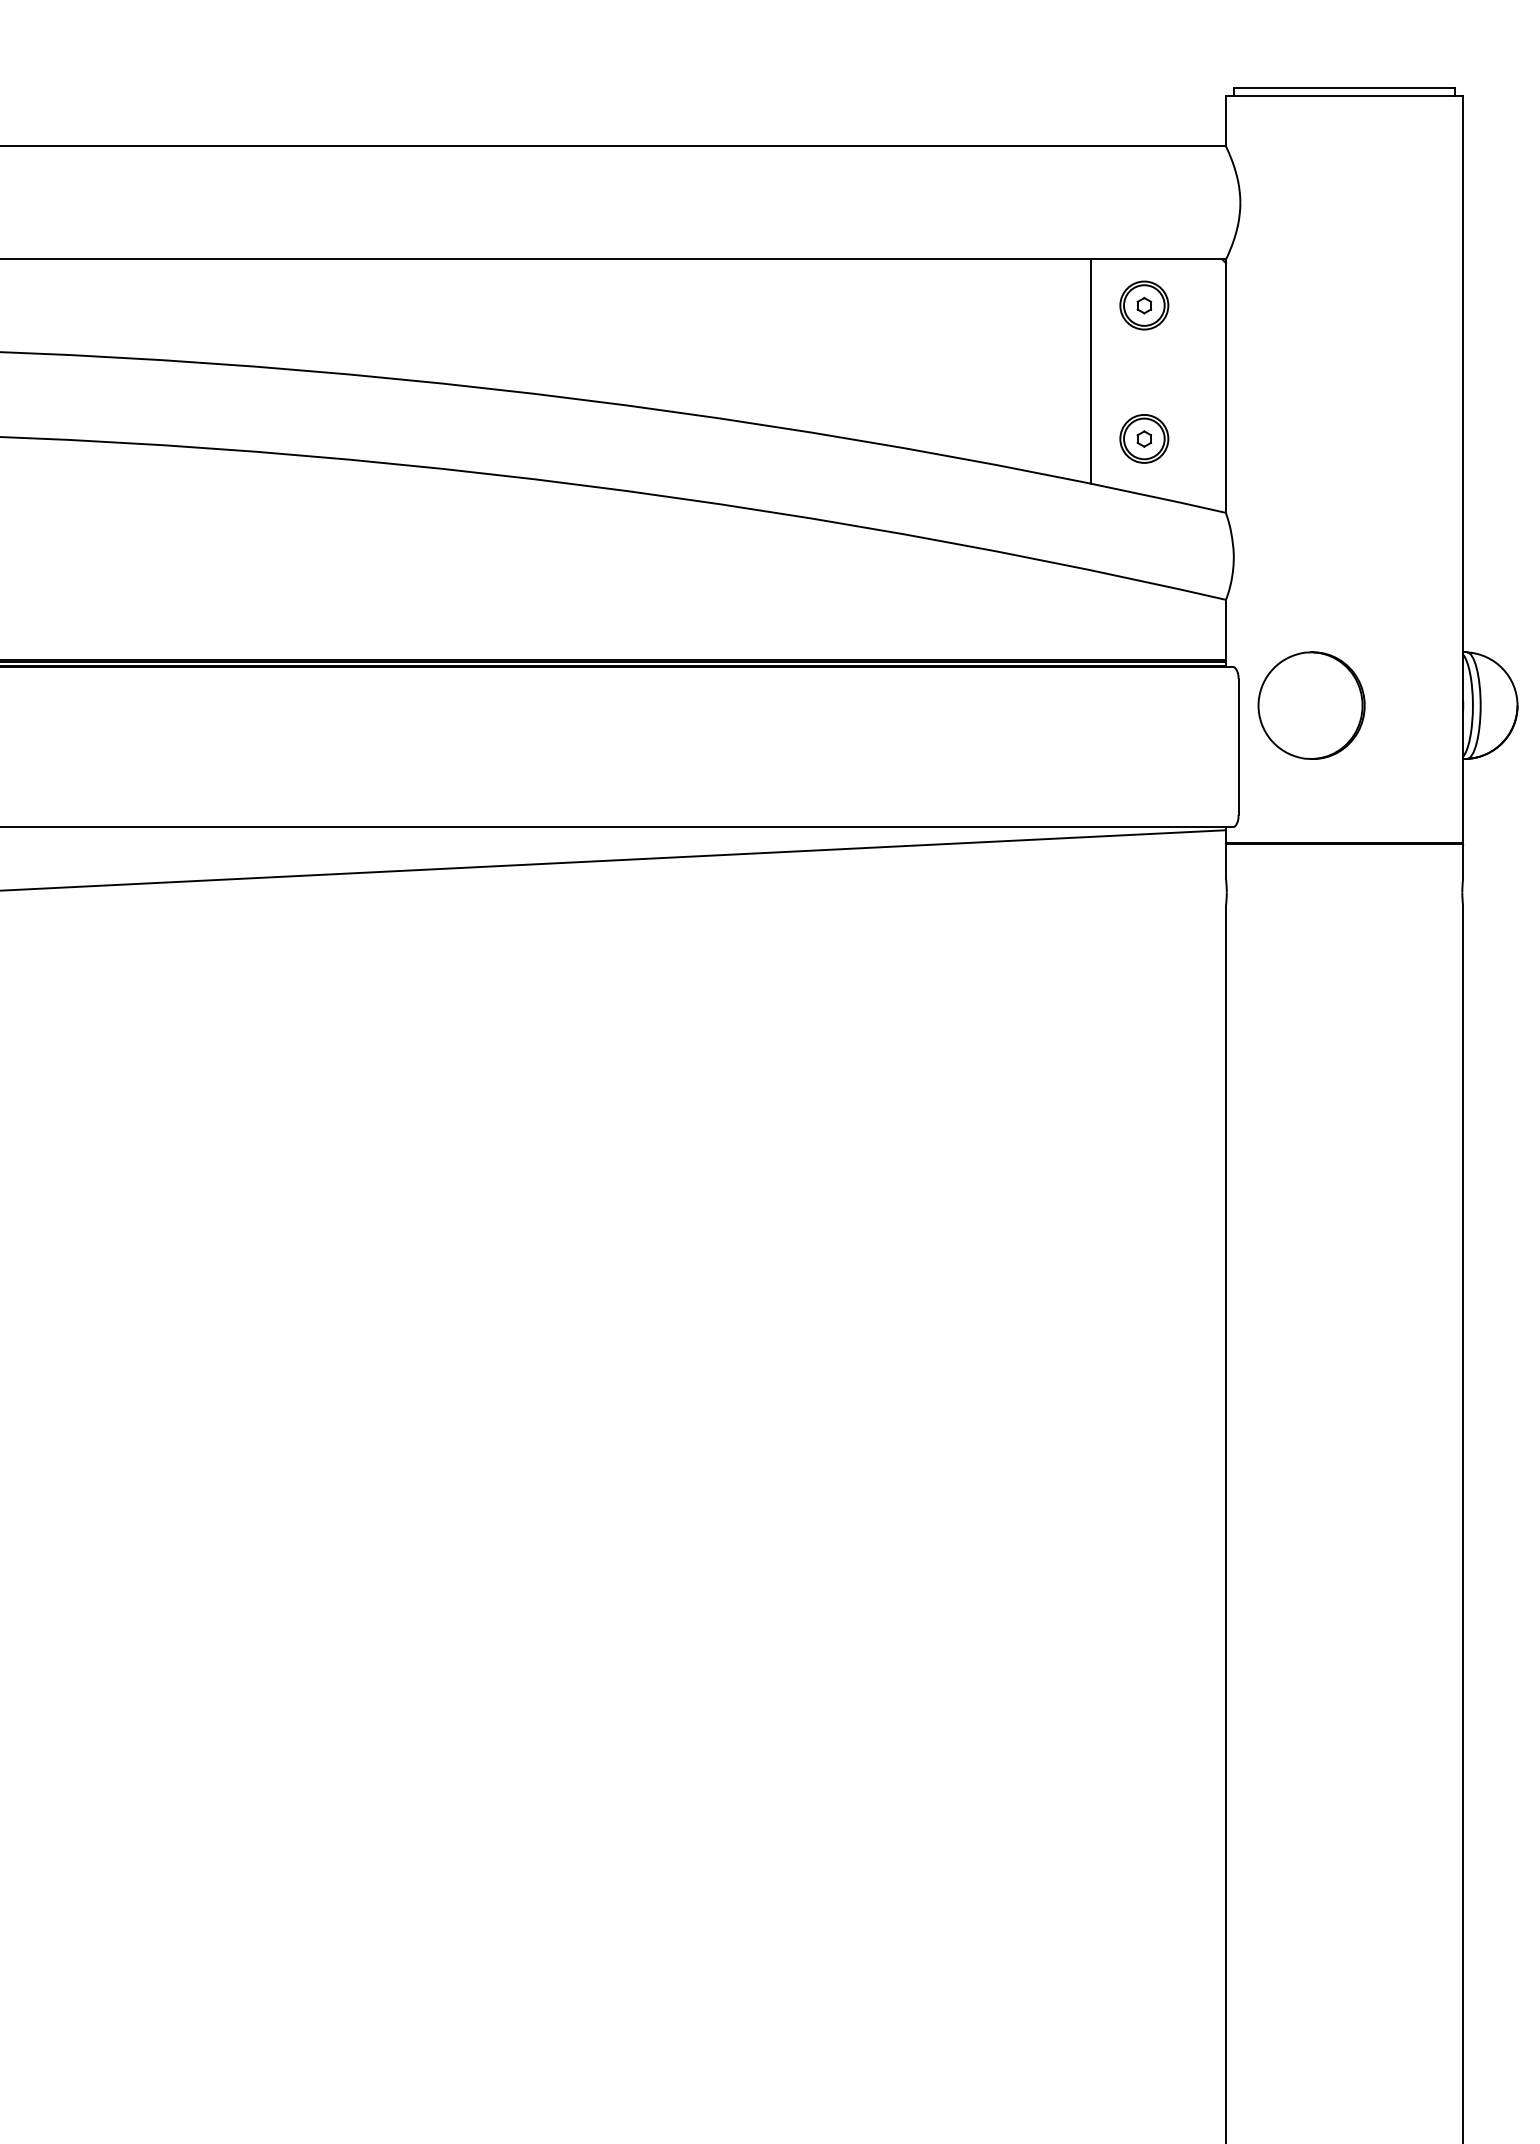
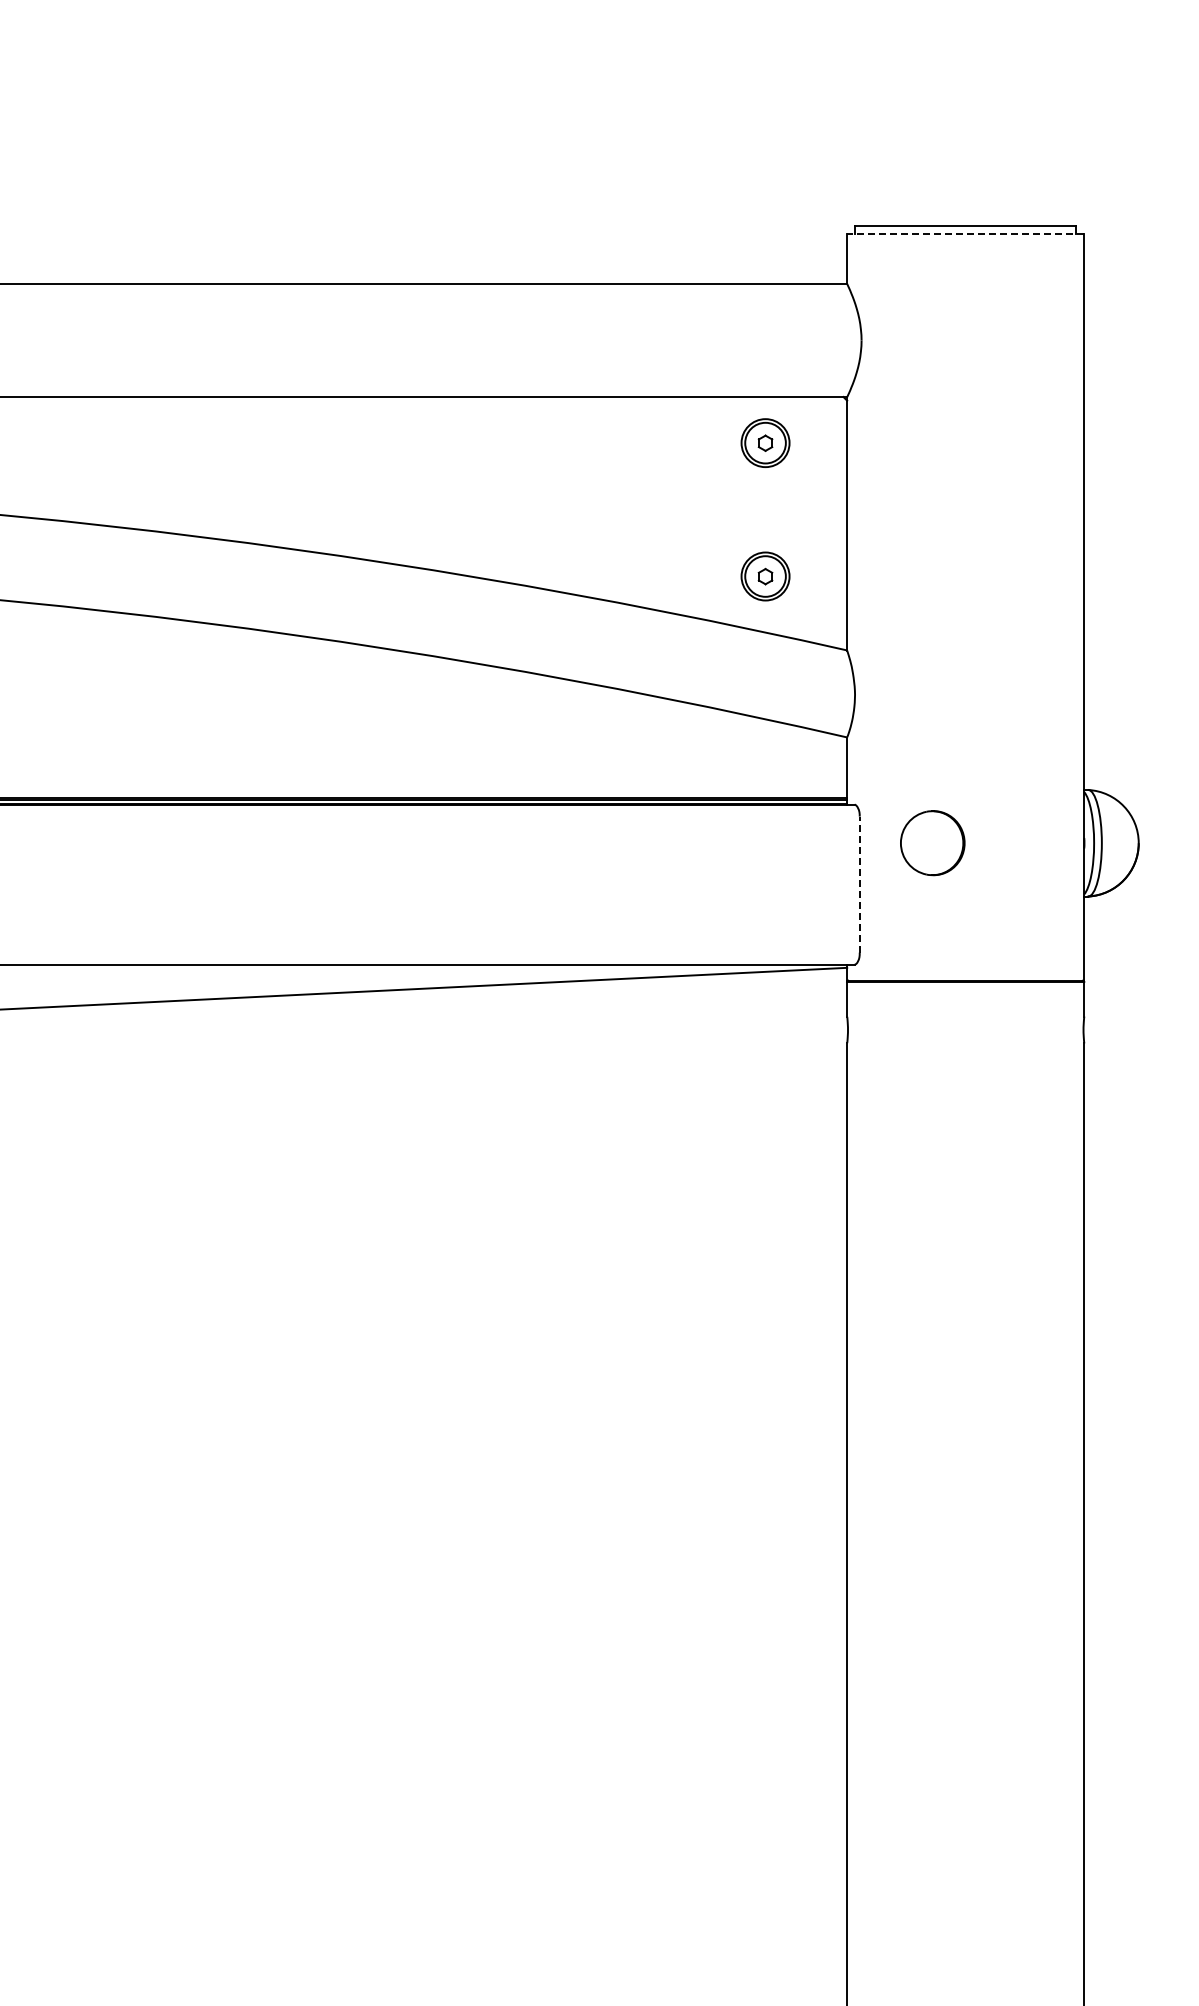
line: (1344, 96) -> (965, 234), solid -> dashed
line: (1091, 371) -> (712, 509), removed
part: (1311, 705) -> (932, 843), size x0.6
line: (1238, 746) -> (859, 884), solid -> dashed

